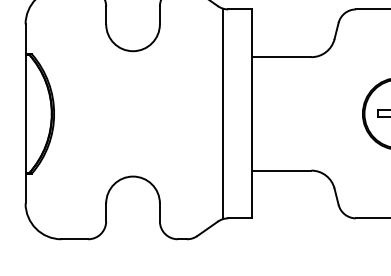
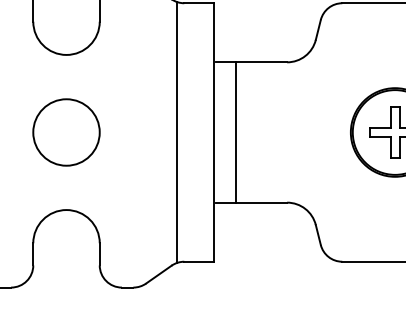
circle: (132, 113) -> (65, 132), added
line: (270, 113) -> (236, 132), added

